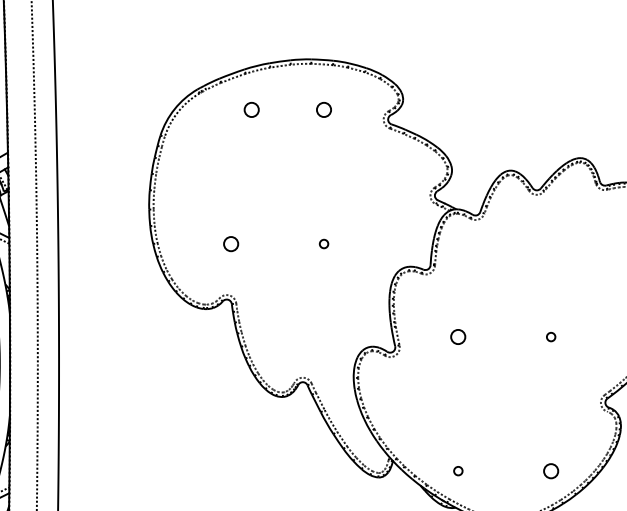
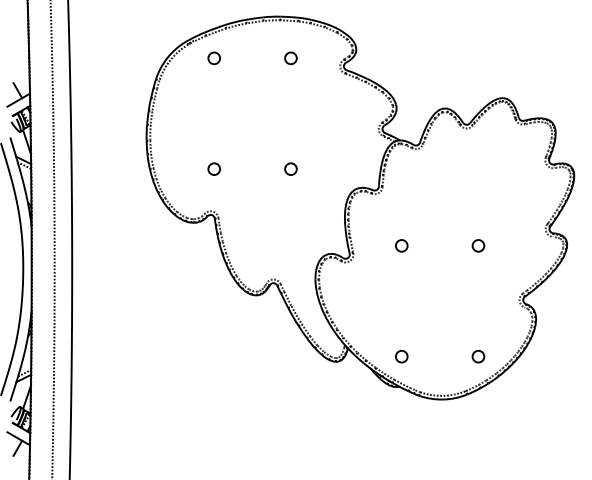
circle: (250, 110) -> (213, 58), moved
circle: (323, 243) -> (290, 168), size x1.67
circle: (551, 336) -> (478, 245), size x1.67
circle: (457, 471) -> (401, 356), size x1.67

